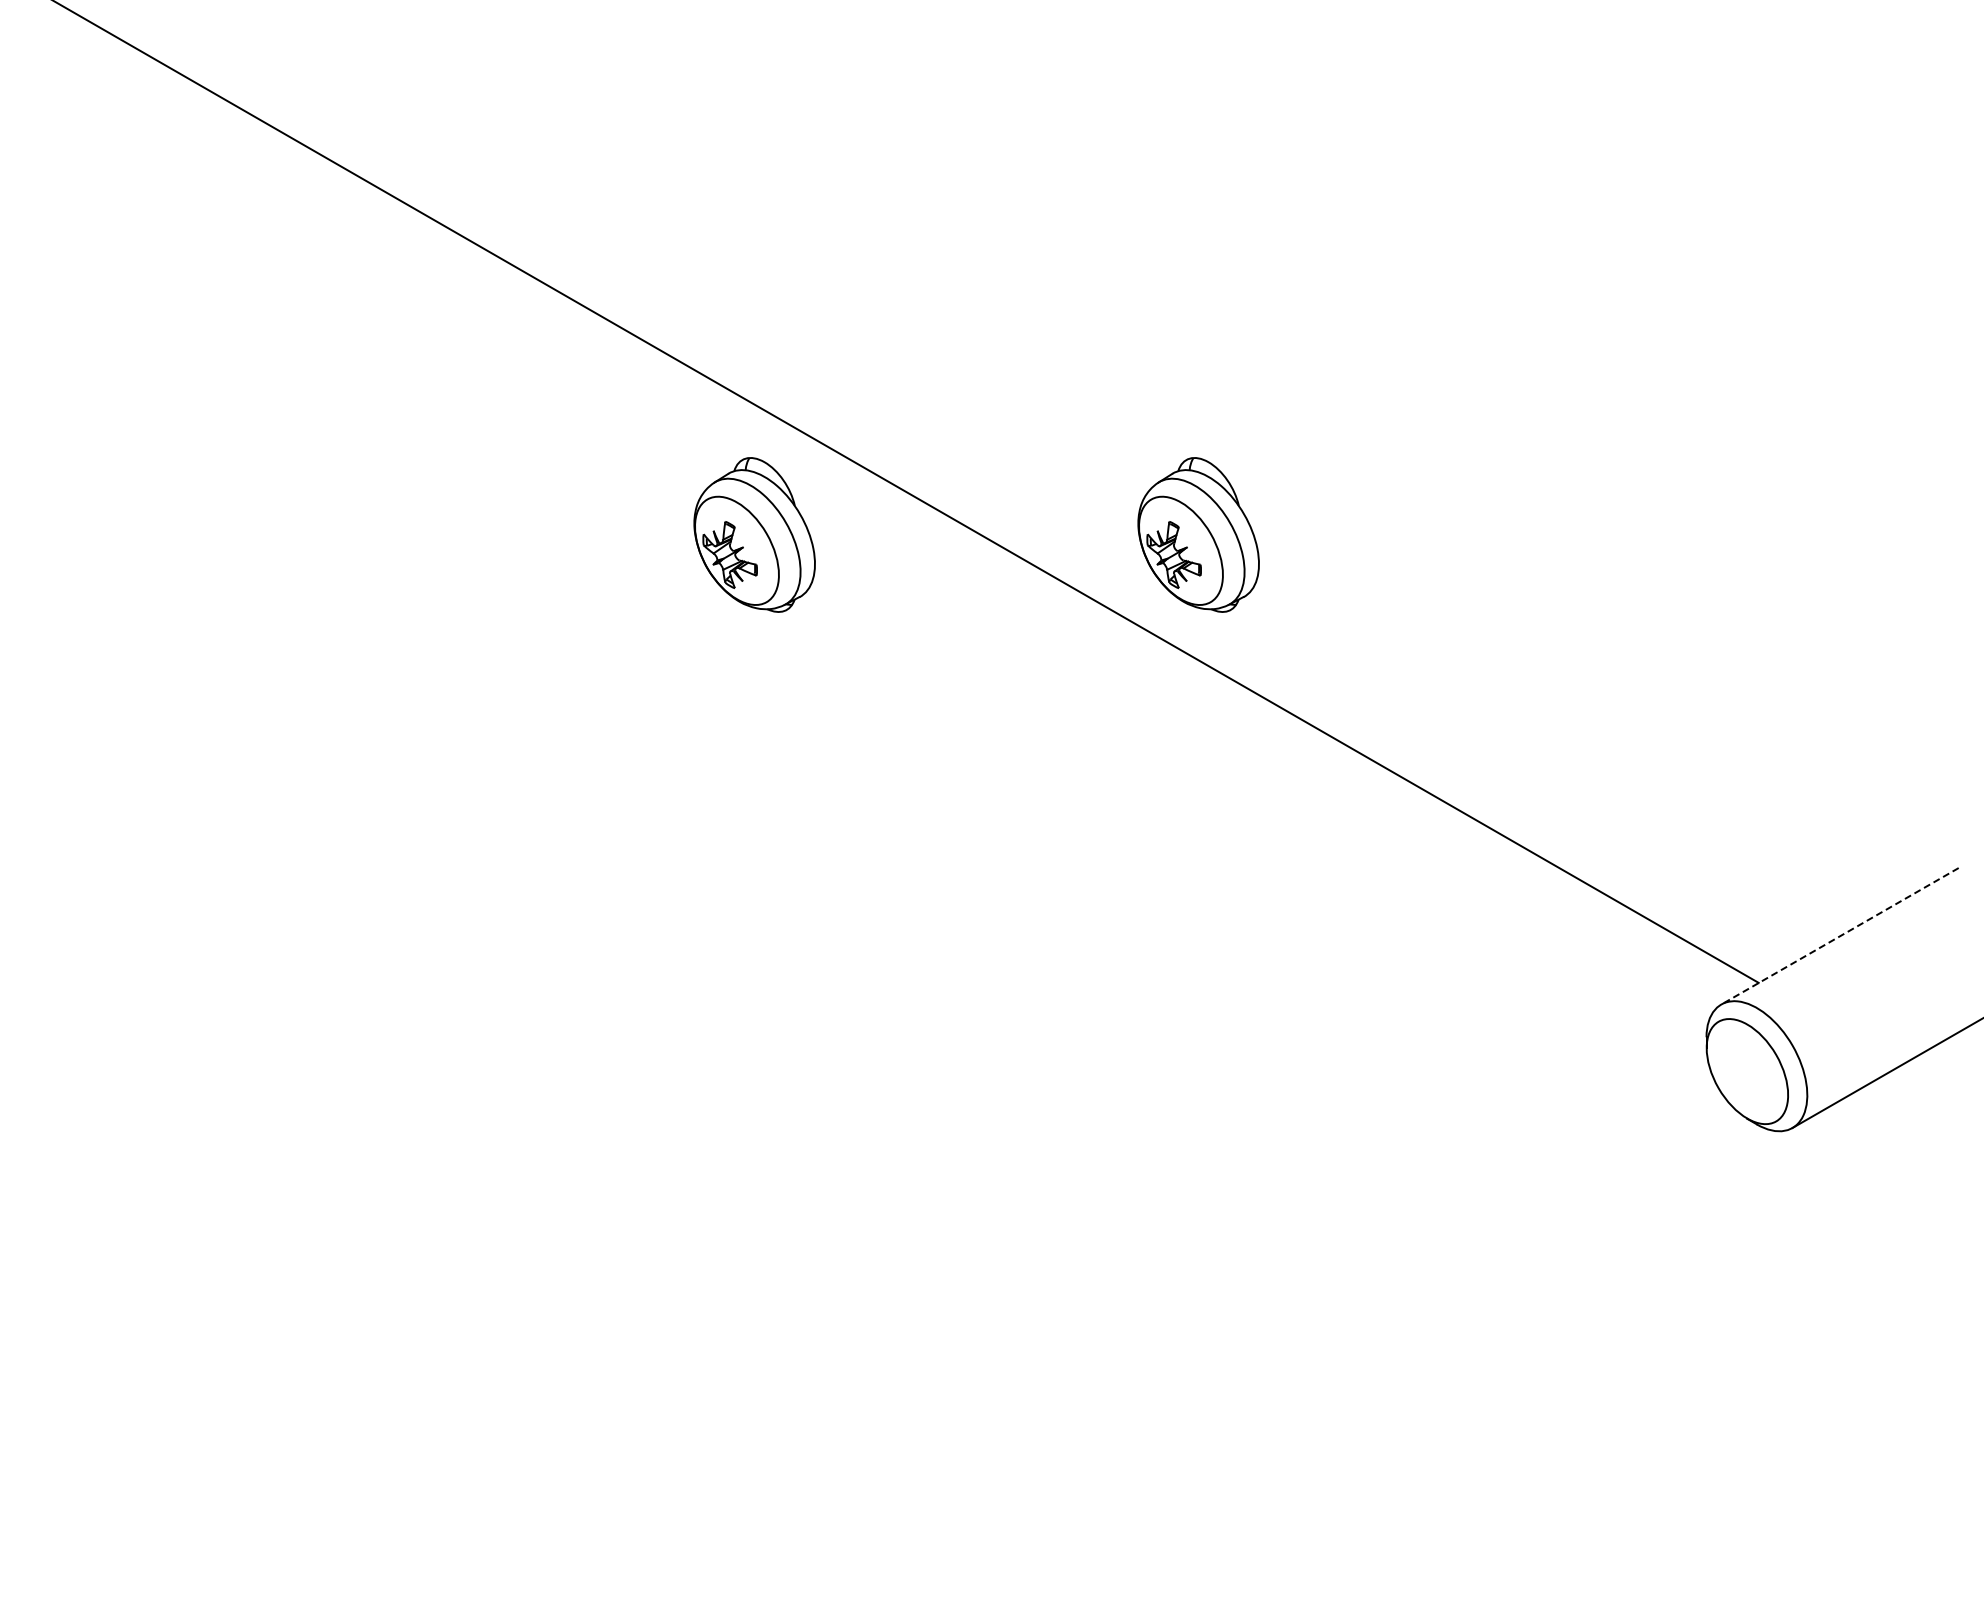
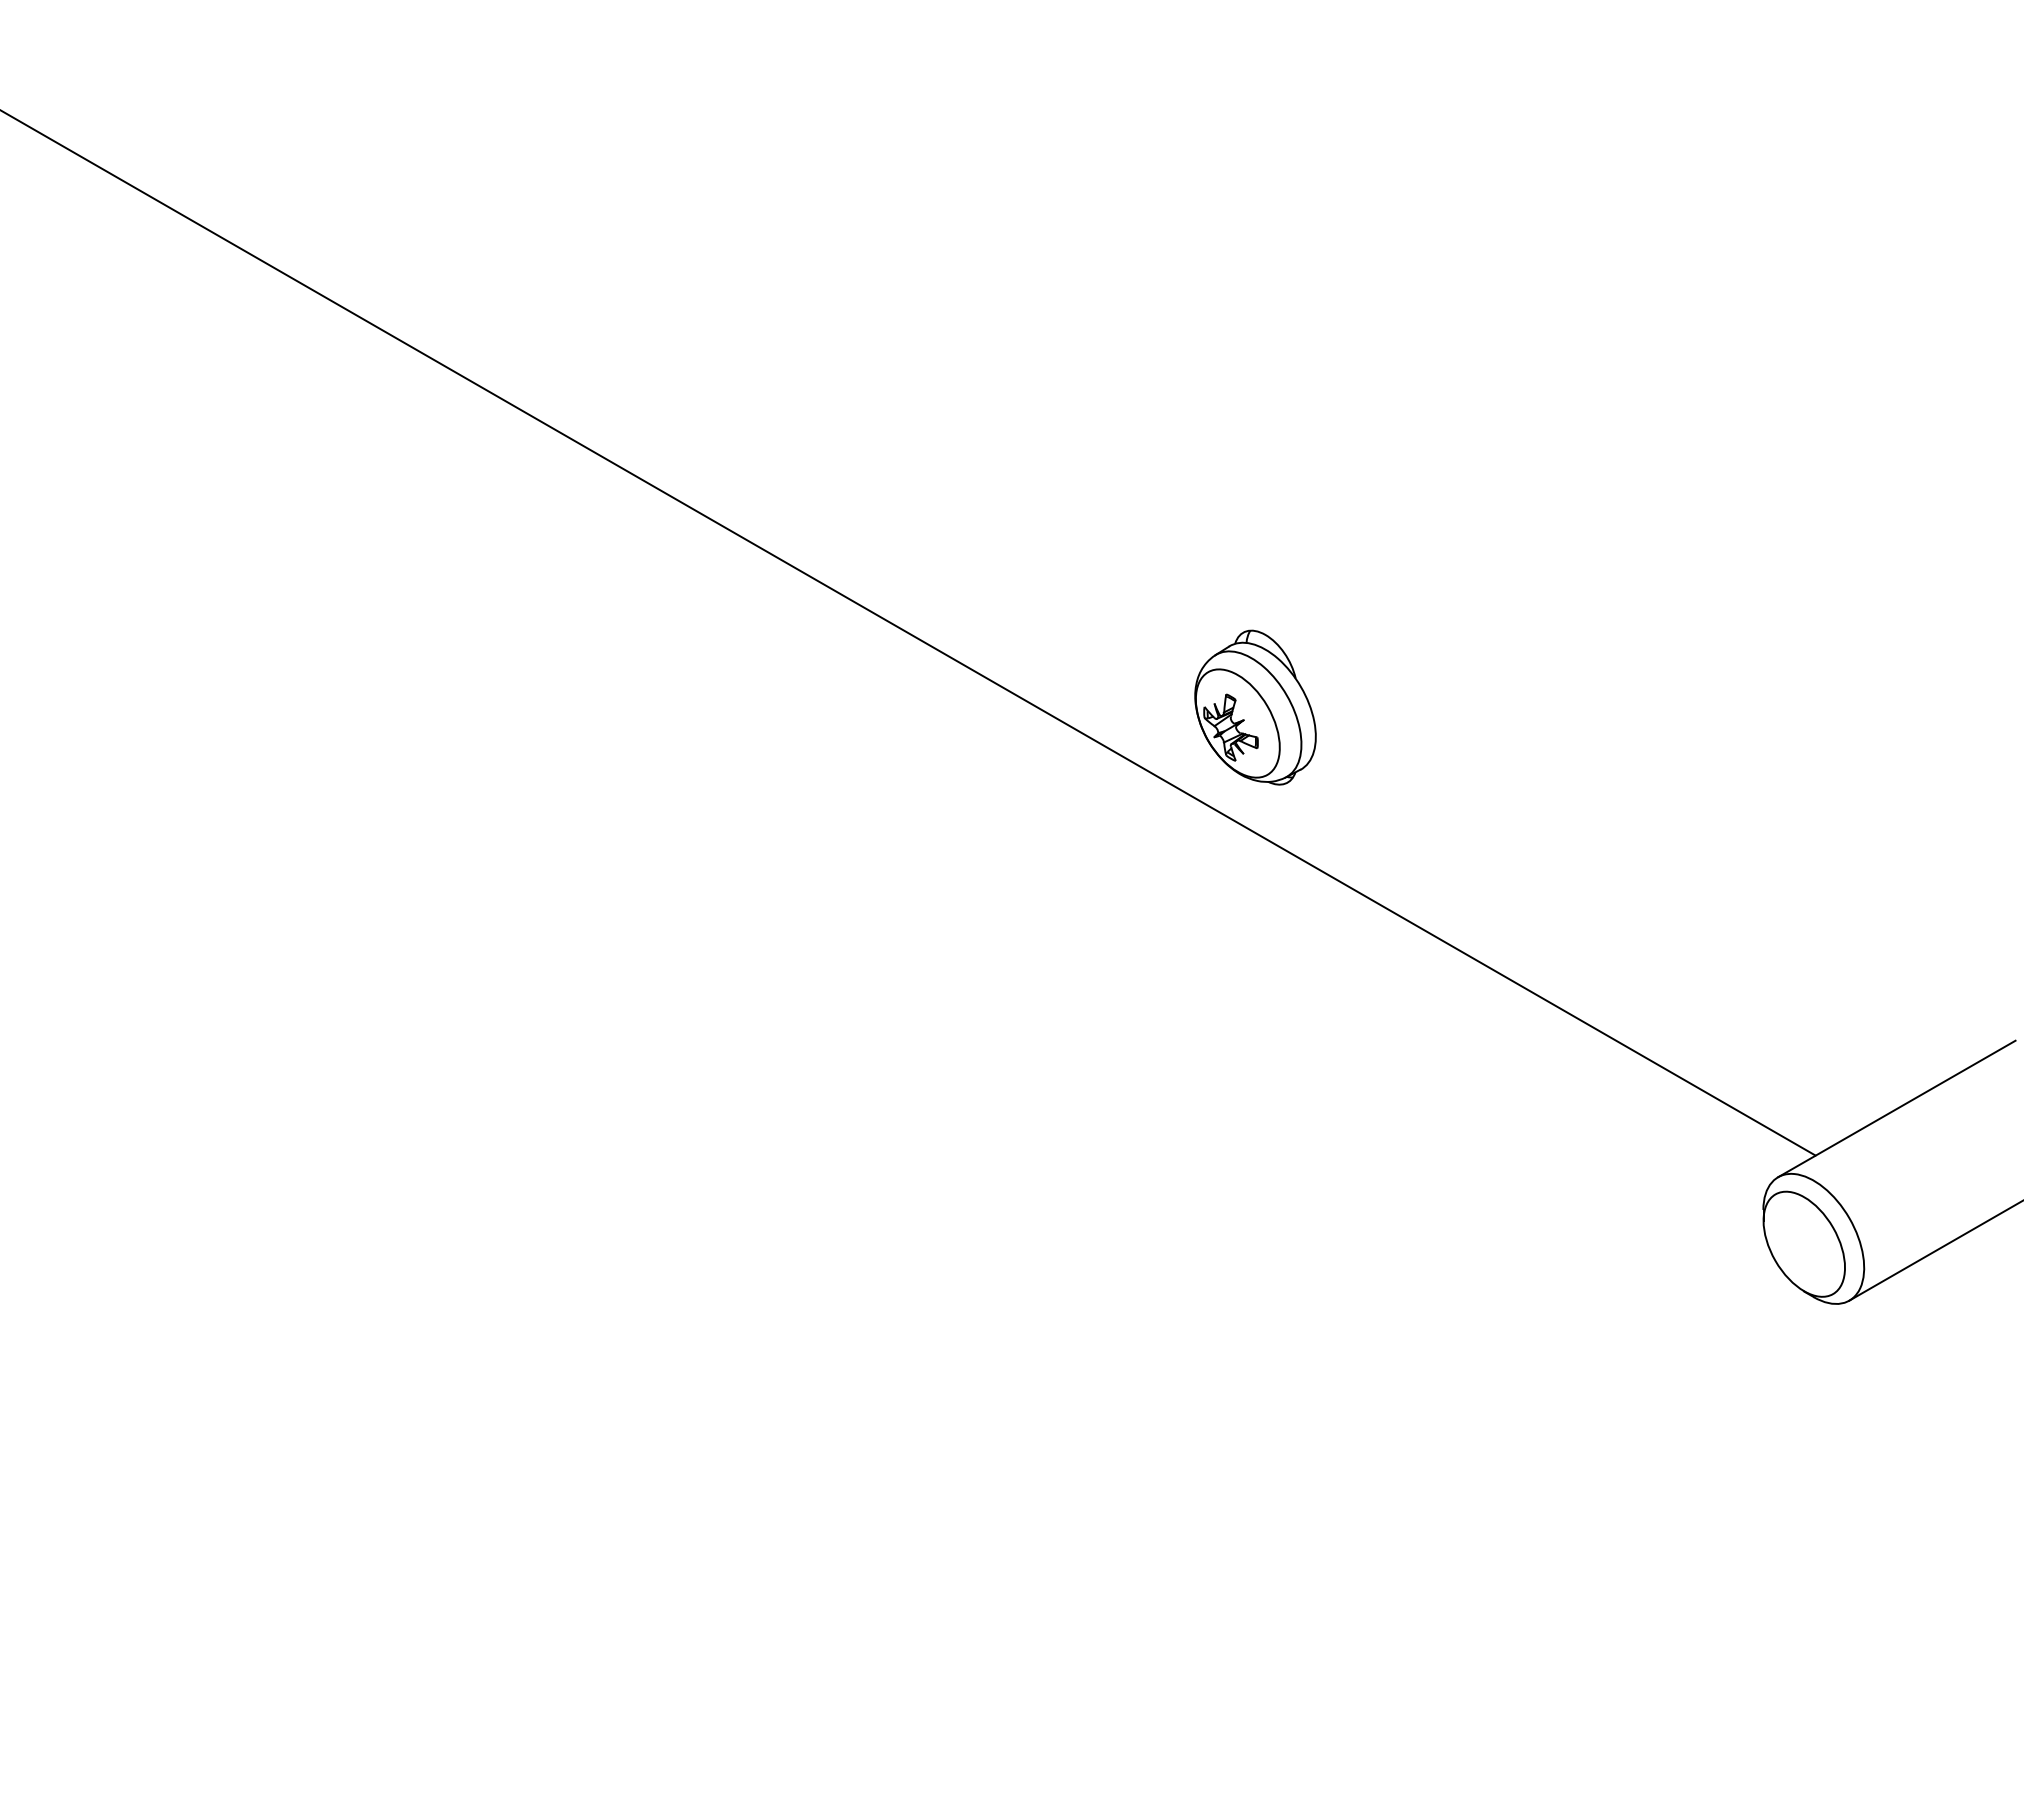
part: (754, 534) -> (811, 707), removed
line: (1839, 935) -> (1896, 1108), dashed -> solid

